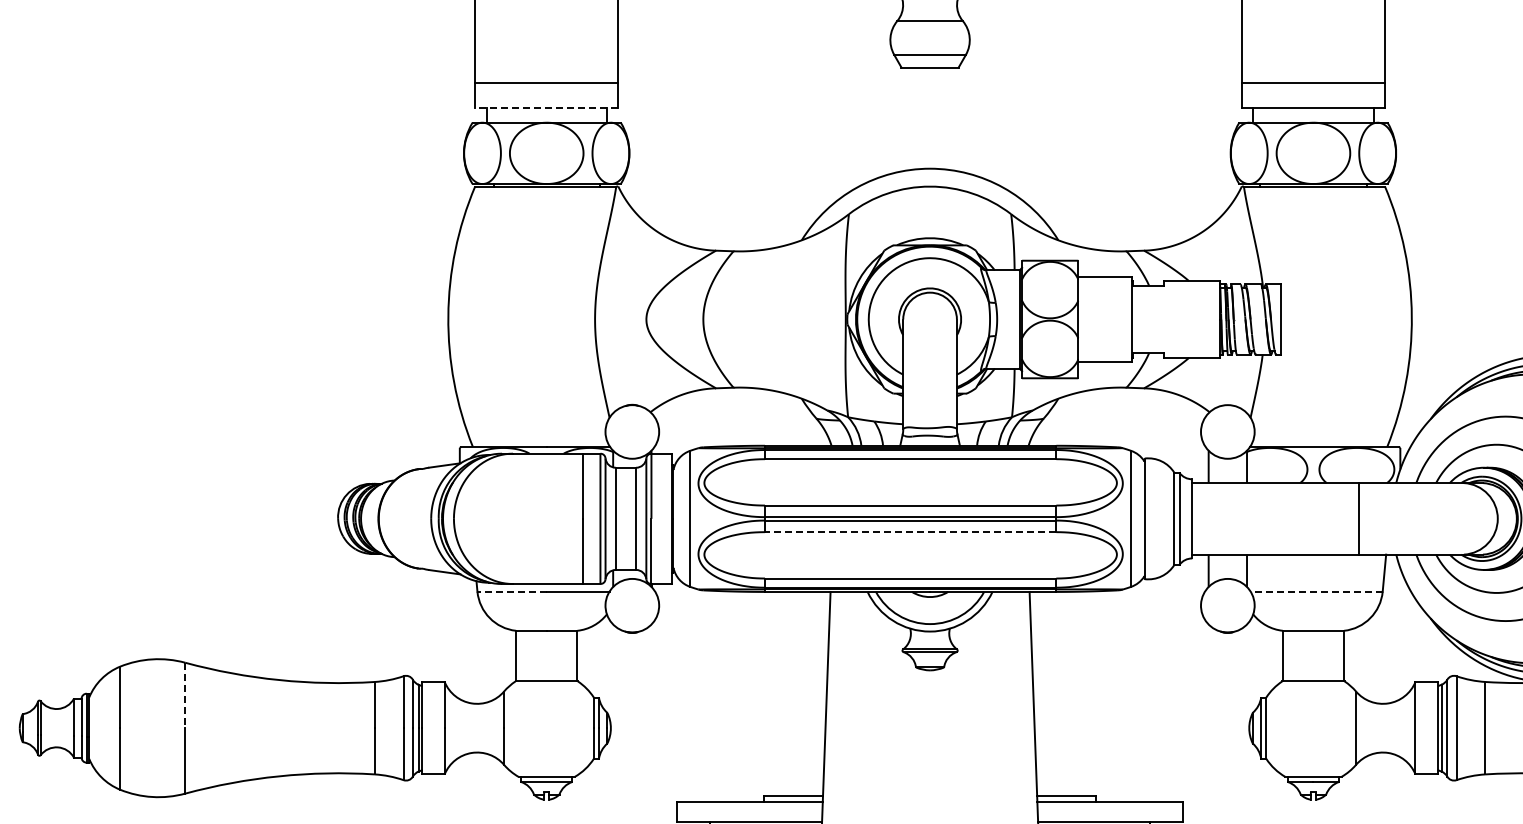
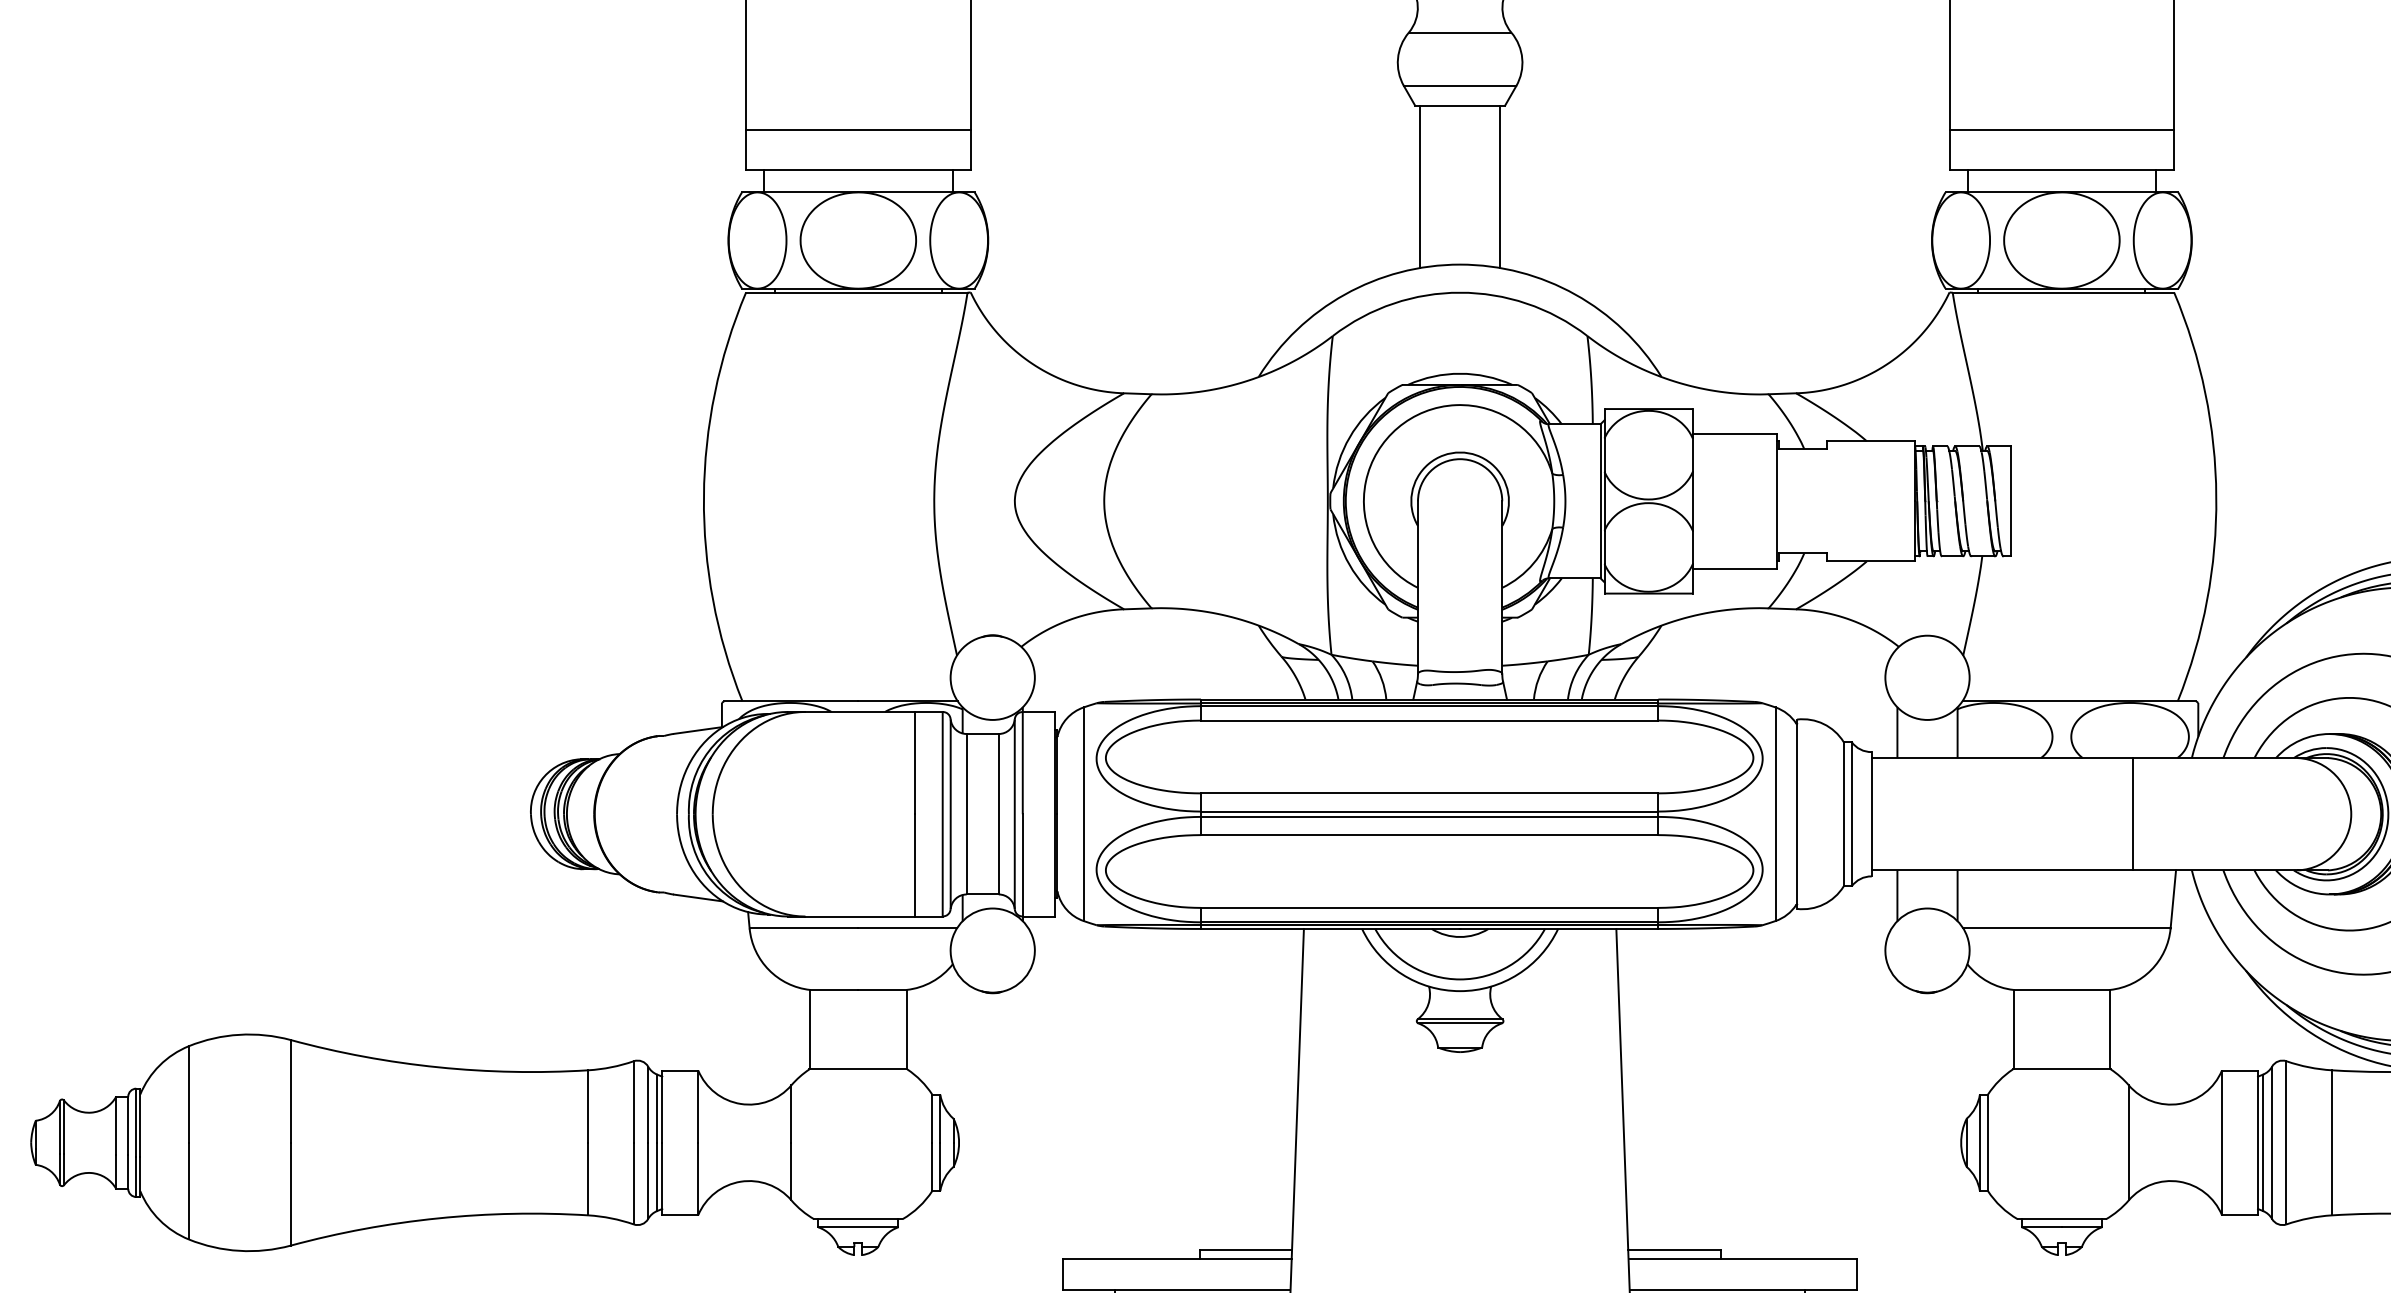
line: (546, 108) -> (858, 170), dashed -> solid
line: (904, 118) -> (1419, 185), added
line: (955, 118) -> (1500, 185), added
line: (910, 532) -> (1429, 835), dashed -> solid
line: (512, 591) -> (804, 928), dashed -> solid
line: (1316, 591) -> (2066, 928), dashed -> solid
line: (185, 695) -> (291, 1091), dashed -> solid

